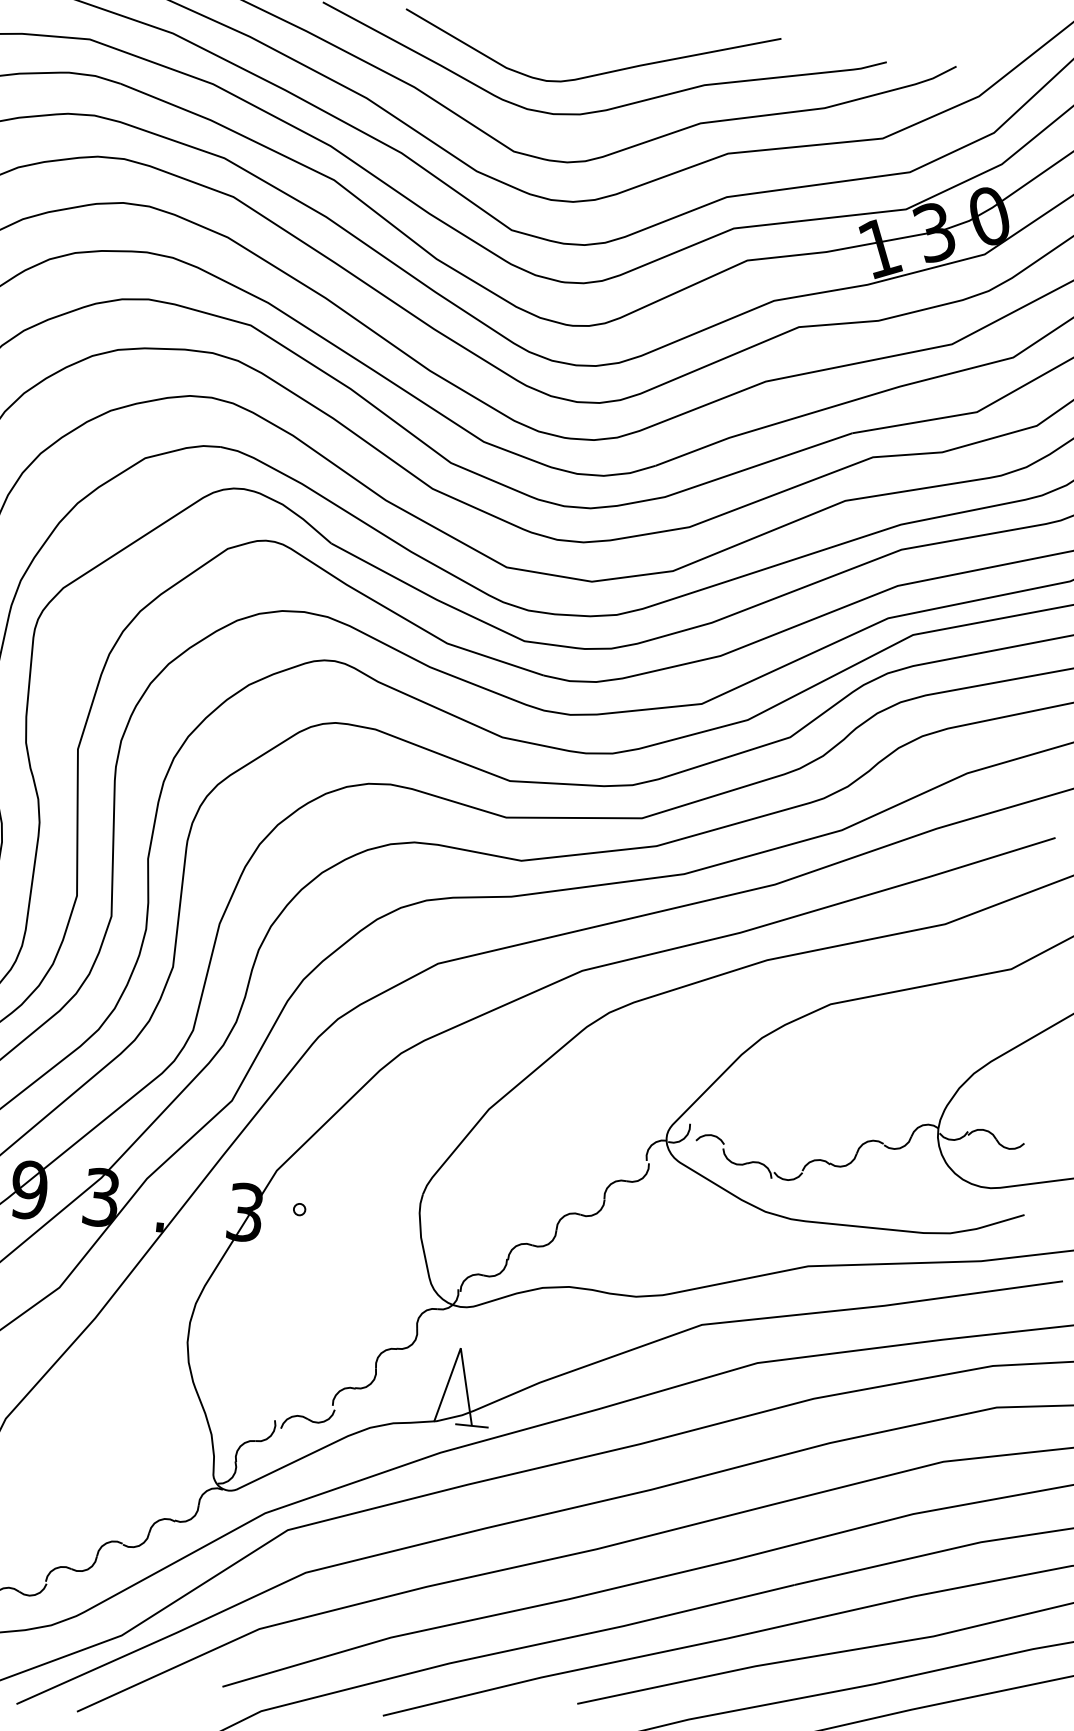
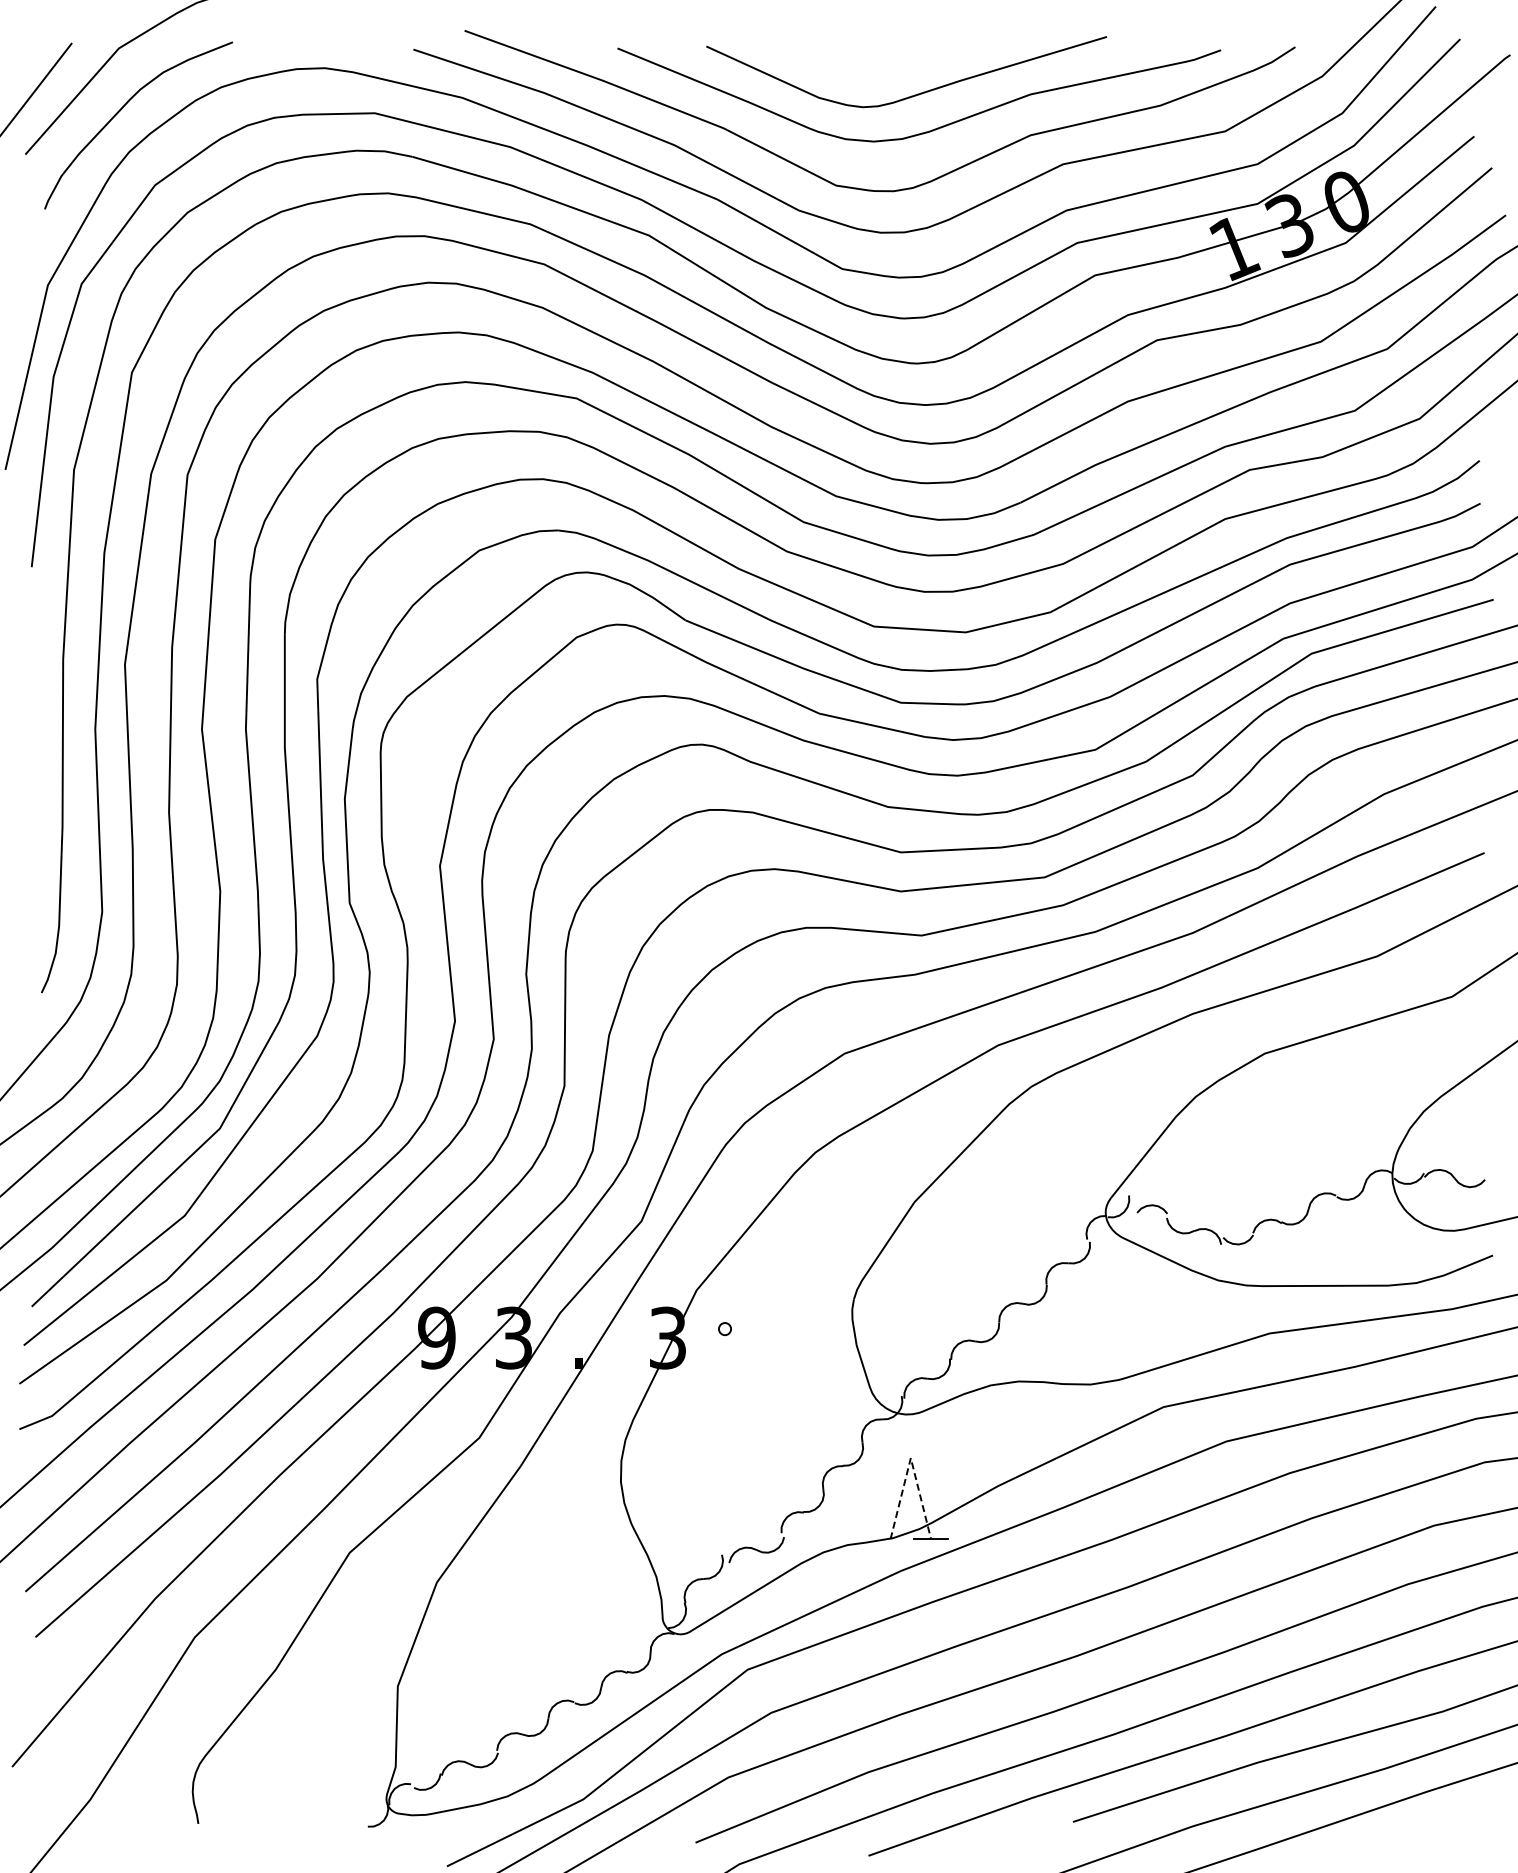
line: (460, 1348) -> (910, 1458), solid -> dashed

